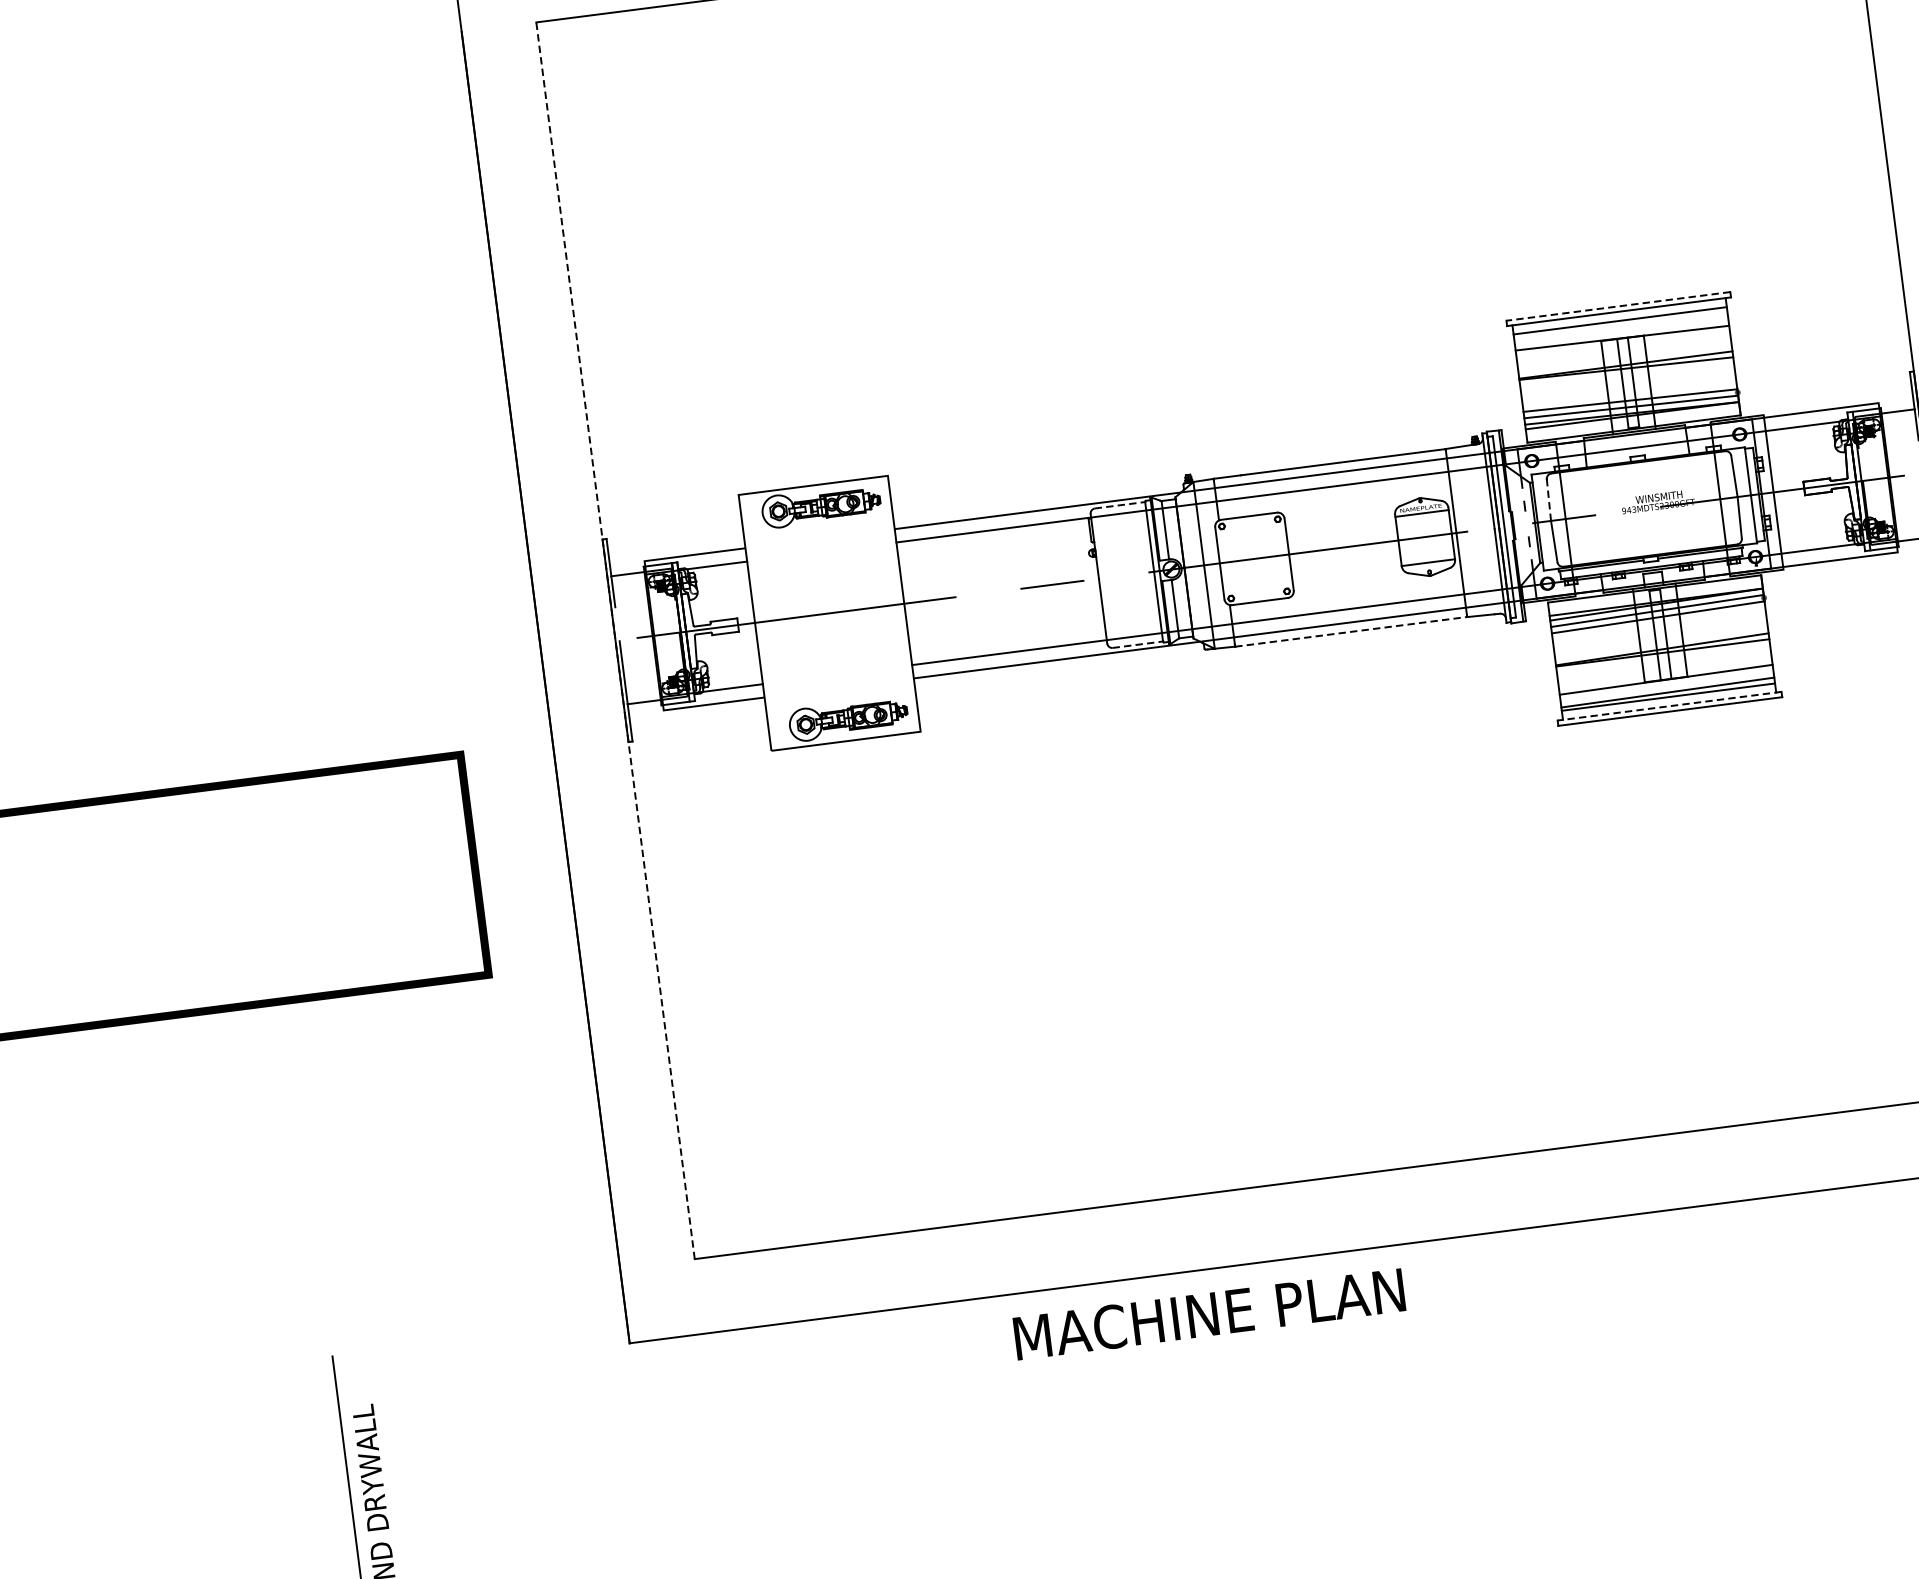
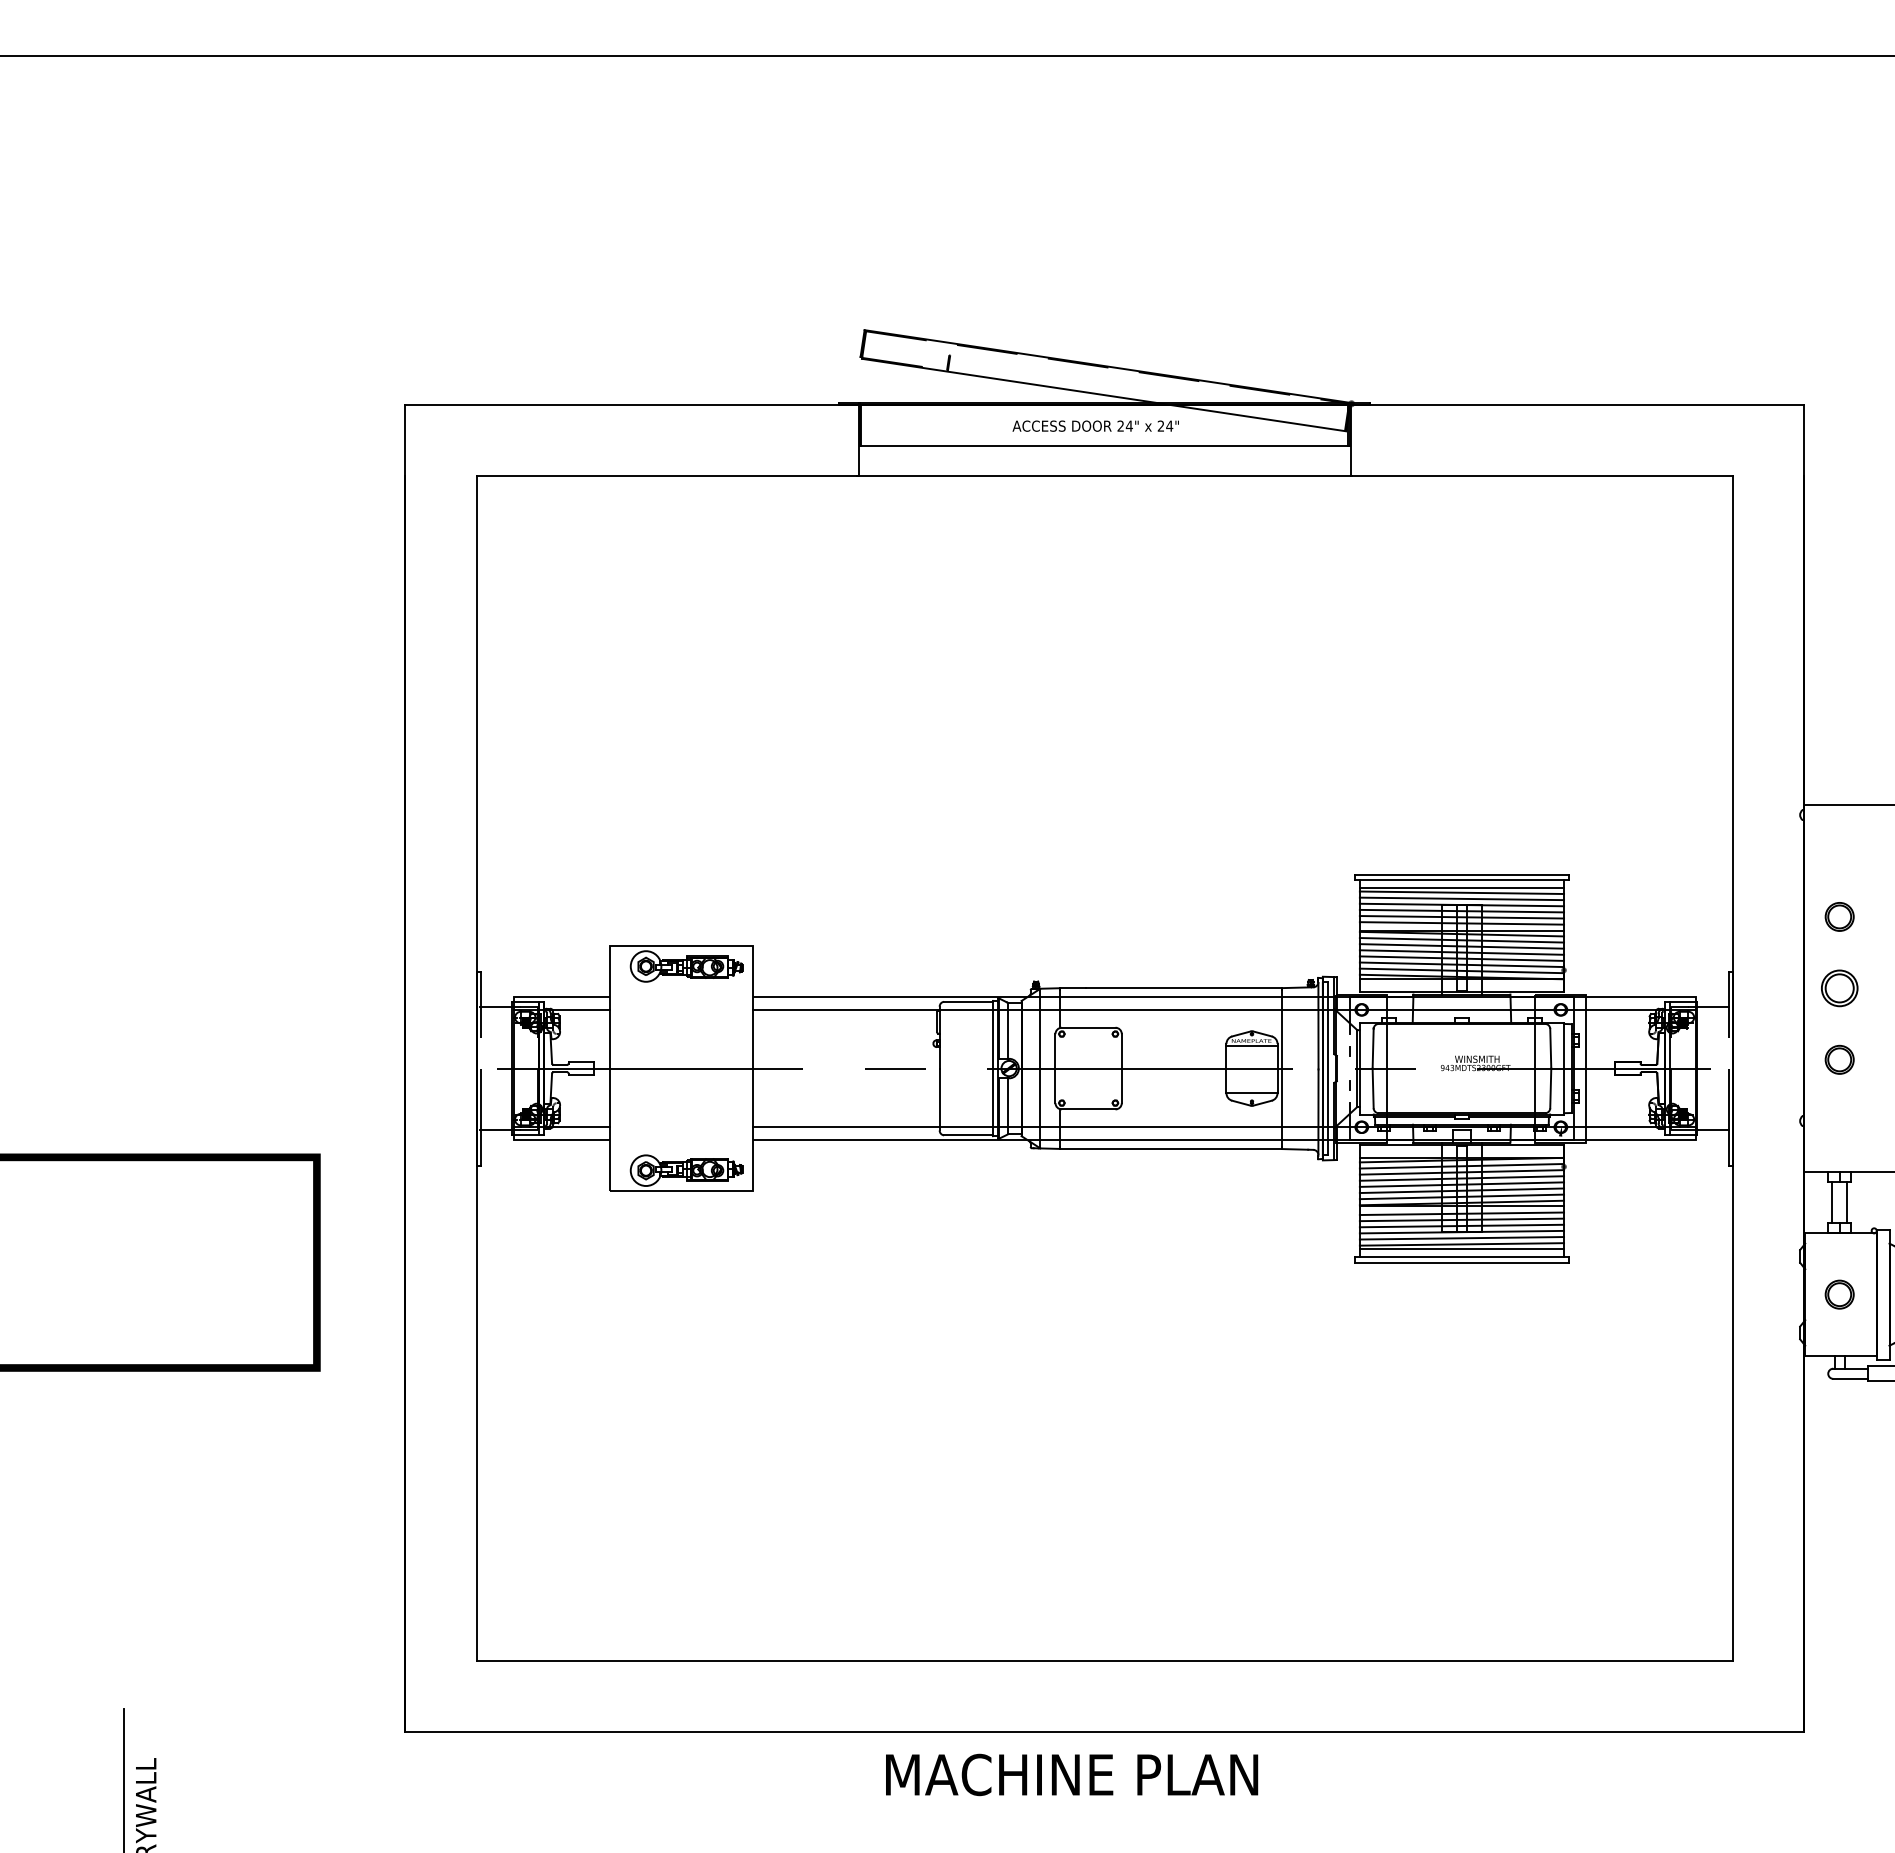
line: (1617, 306) -> (1461, 874), dashed -> solid
line: (1620, 325) -> (1461, 892), added
line: (1621, 331) -> (1461, 898), added
line: (1622, 343) -> (1461, 910), added
line: (1623, 351) -> (1461, 917), added
line: (1624, 357) -> (1461, 923), added
line: (1626, 375) -> (1461, 940), added
line: (1627, 381) -> (1461, 946), added
line: (1628, 387) -> (1461, 952), added
line: (1629, 394) -> (1461, 958), added
line: (1549, 499) -> (1373, 1048), dashed -> solid
line: (1120, 504) -> (968, 1001), dashed -> solid
line: (1658, 623) -> (1461, 1178), added
line: (1659, 630) -> (1461, 1184), added
line: (1351, 631) -> (1171, 1148), dashed -> solid
line: (1660, 636) -> (1461, 1190), added
line: (615, 640) -> (476, 1068), dashed -> solid
line: (1660, 642) -> (1461, 1196), added
line: (1137, 644) -> (968, 1135), dashed -> solid
line: (1663, 660) -> (1461, 1213), added
line: (1664, 666) -> (1461, 1219), added
line: (1664, 672) -> (1461, 1225), added
line: (1666, 686) -> (1461, 1238), added
line: (1669, 706) -> (1461, 1257), dashed -> solid
text: (1209, 1313) -> (1072, 1774), moved

